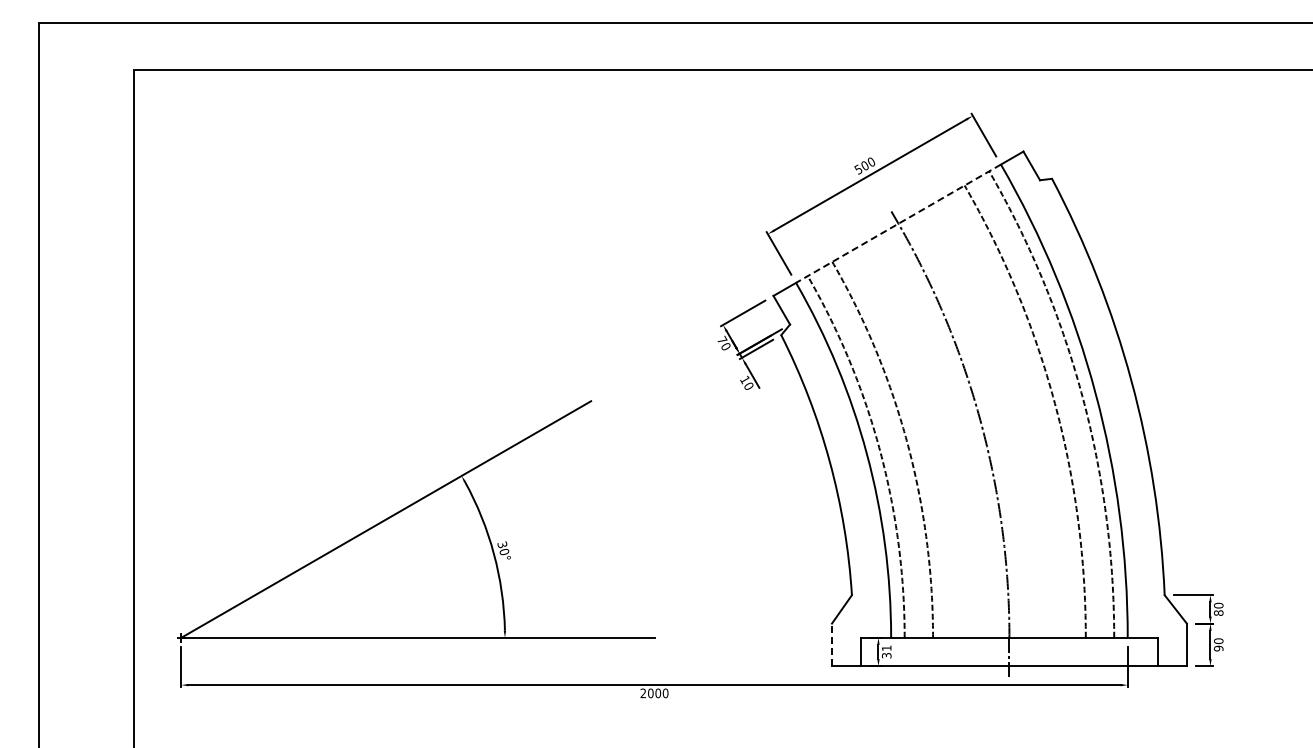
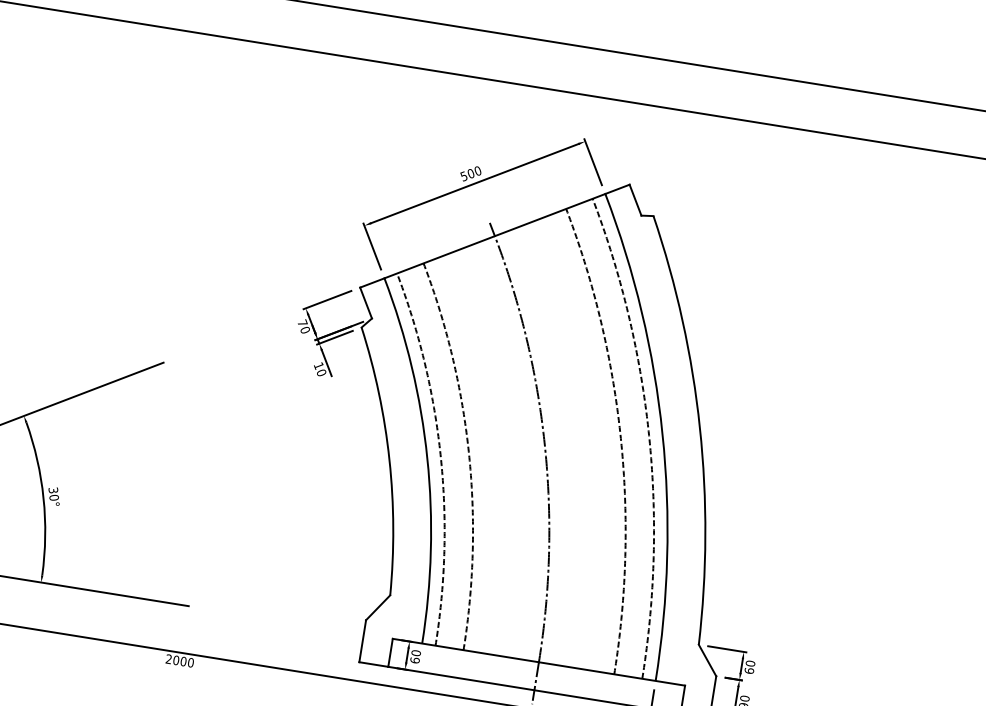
line: (898, 224) -> (494, 236), dashed -> solid
text: (1218, 612) -> (749, 670), 80 -> 60
line: (831, 644) -> (362, 640), dashed -> solid
text: (886, 651) -> (415, 656), 31 -> 60

